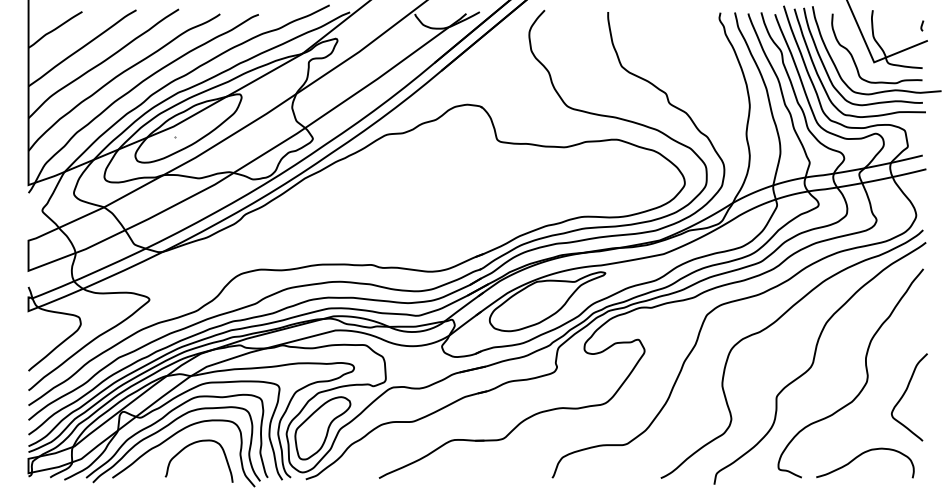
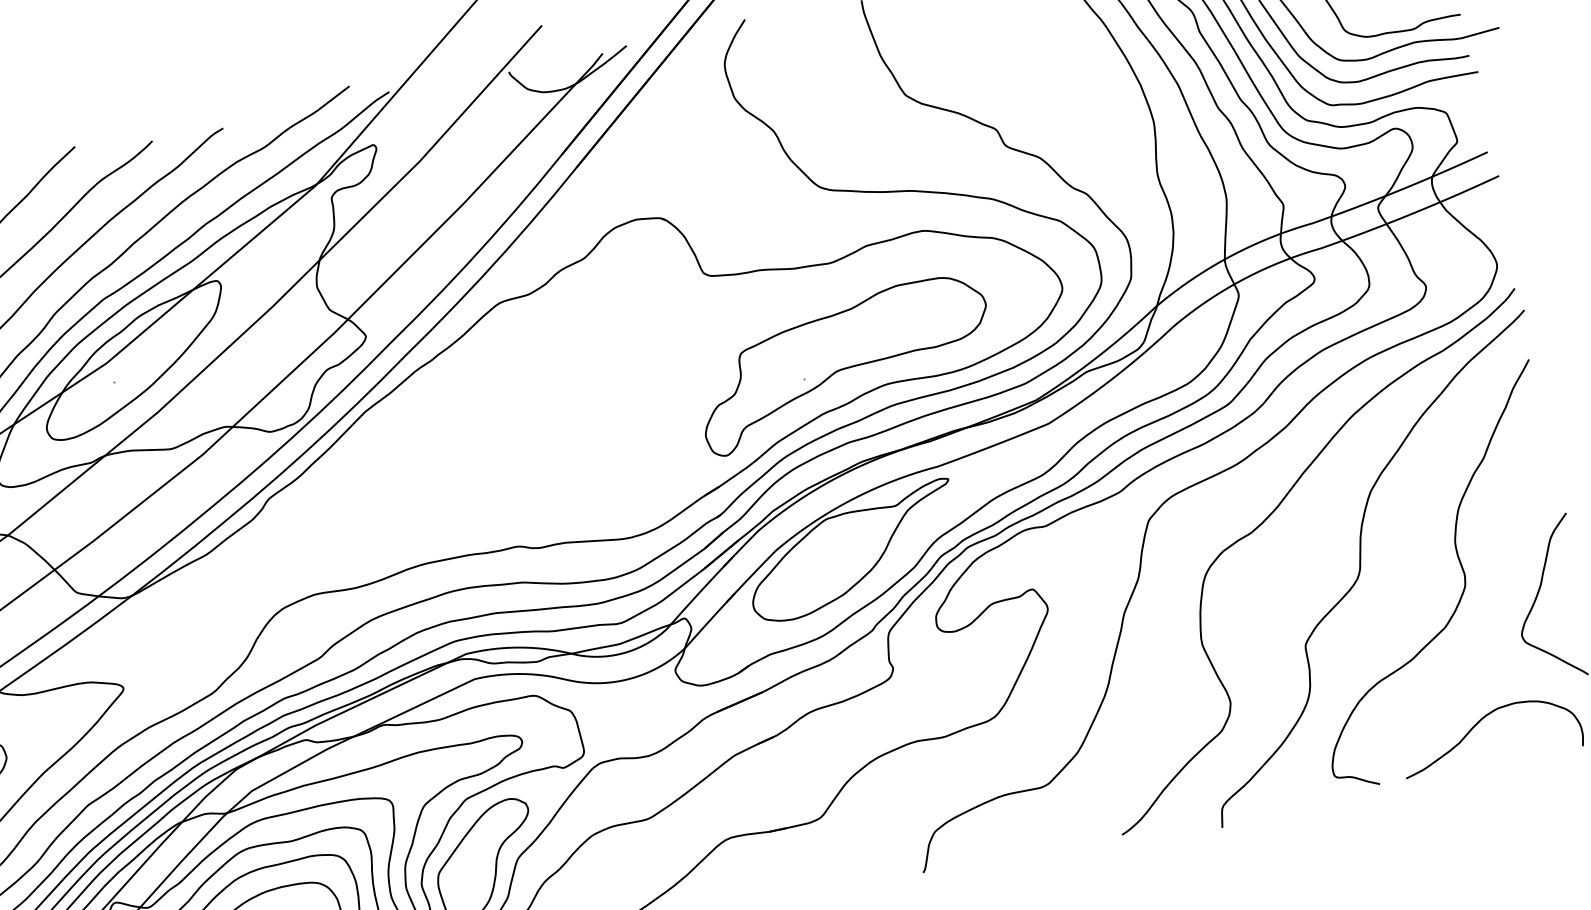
part: (562, 202) -> (845, 365), added

